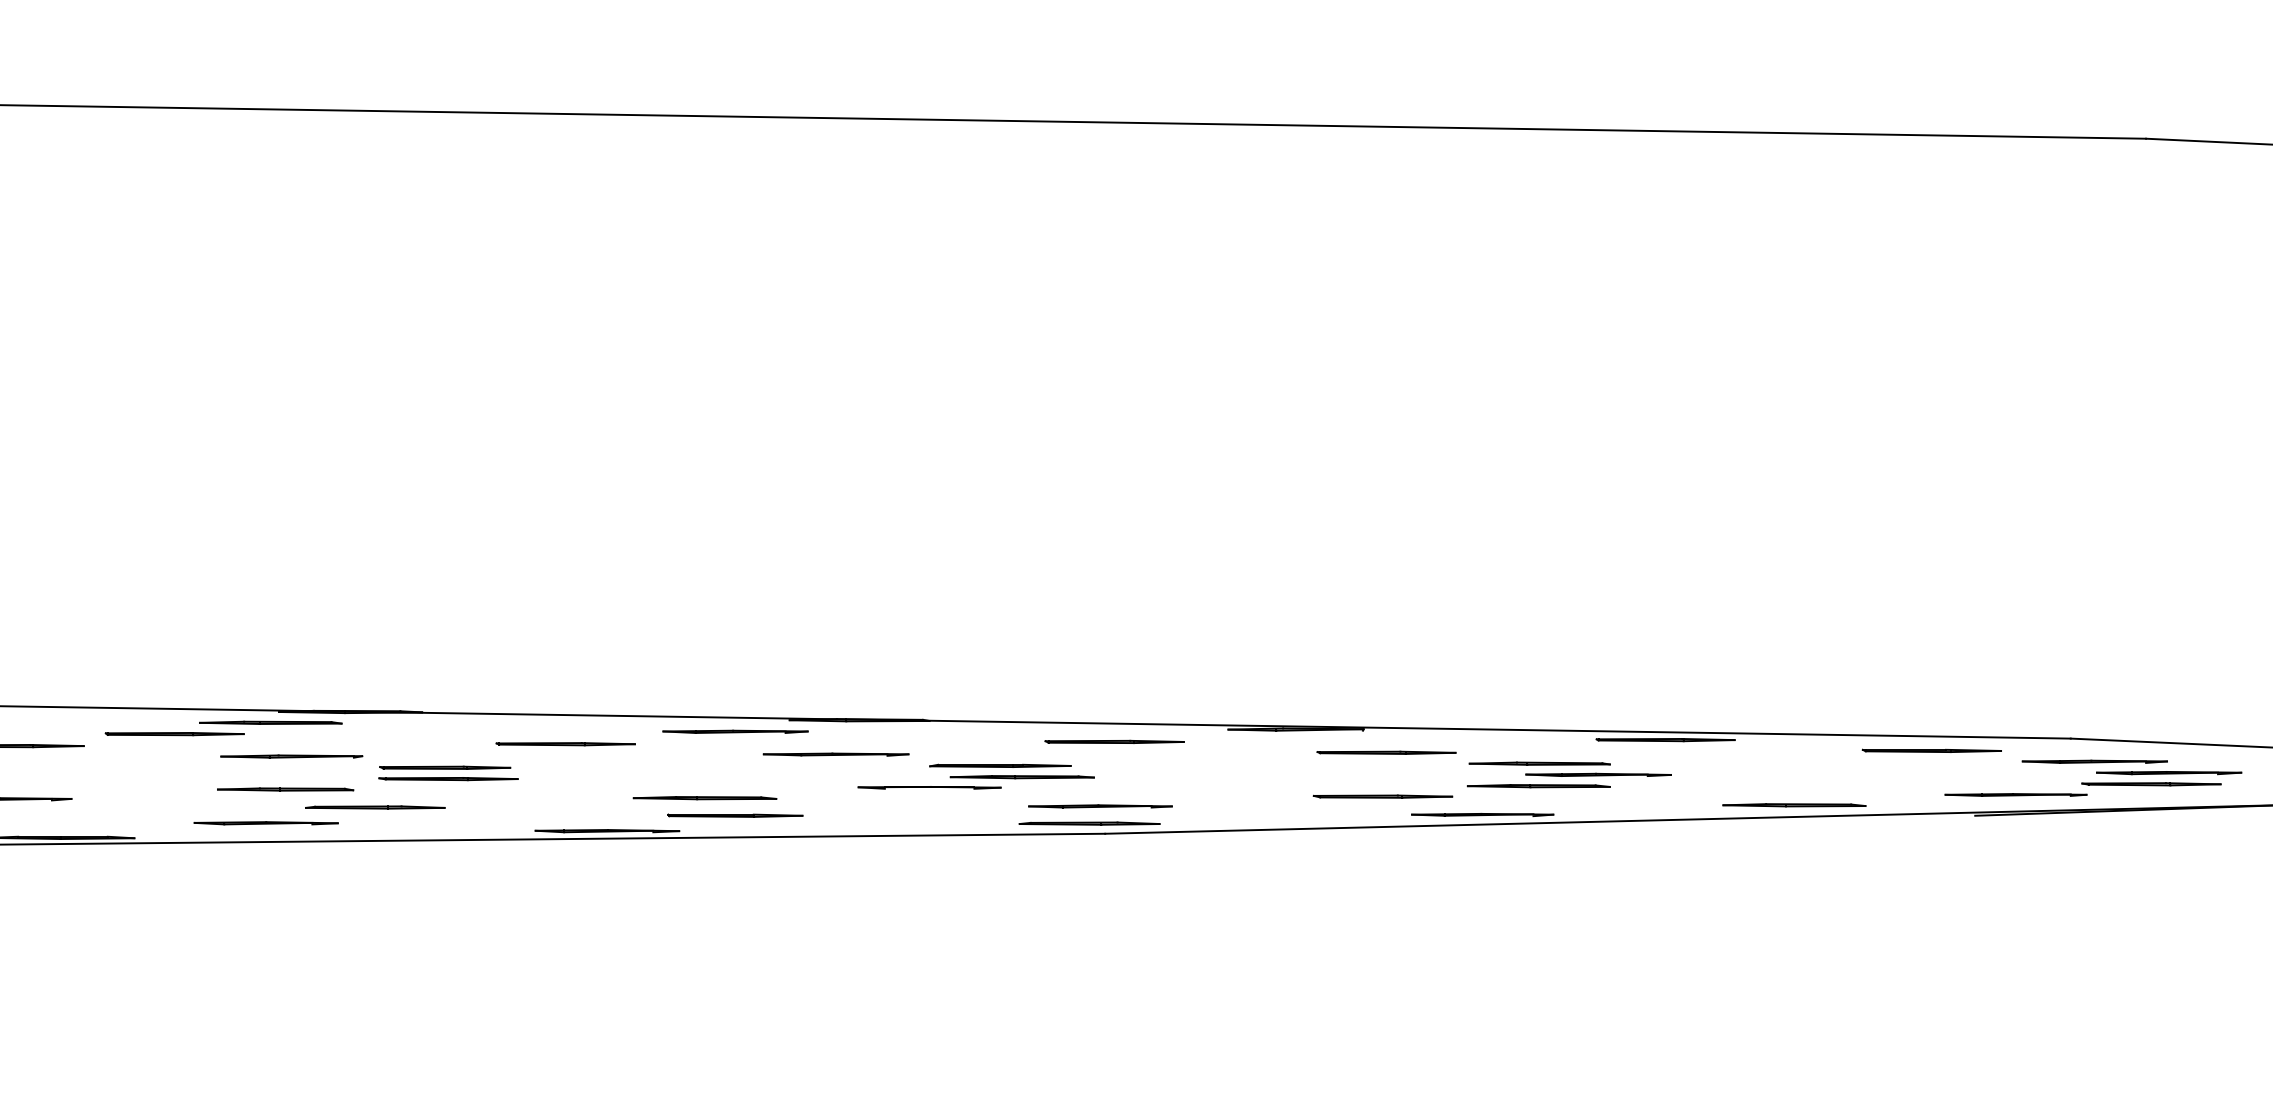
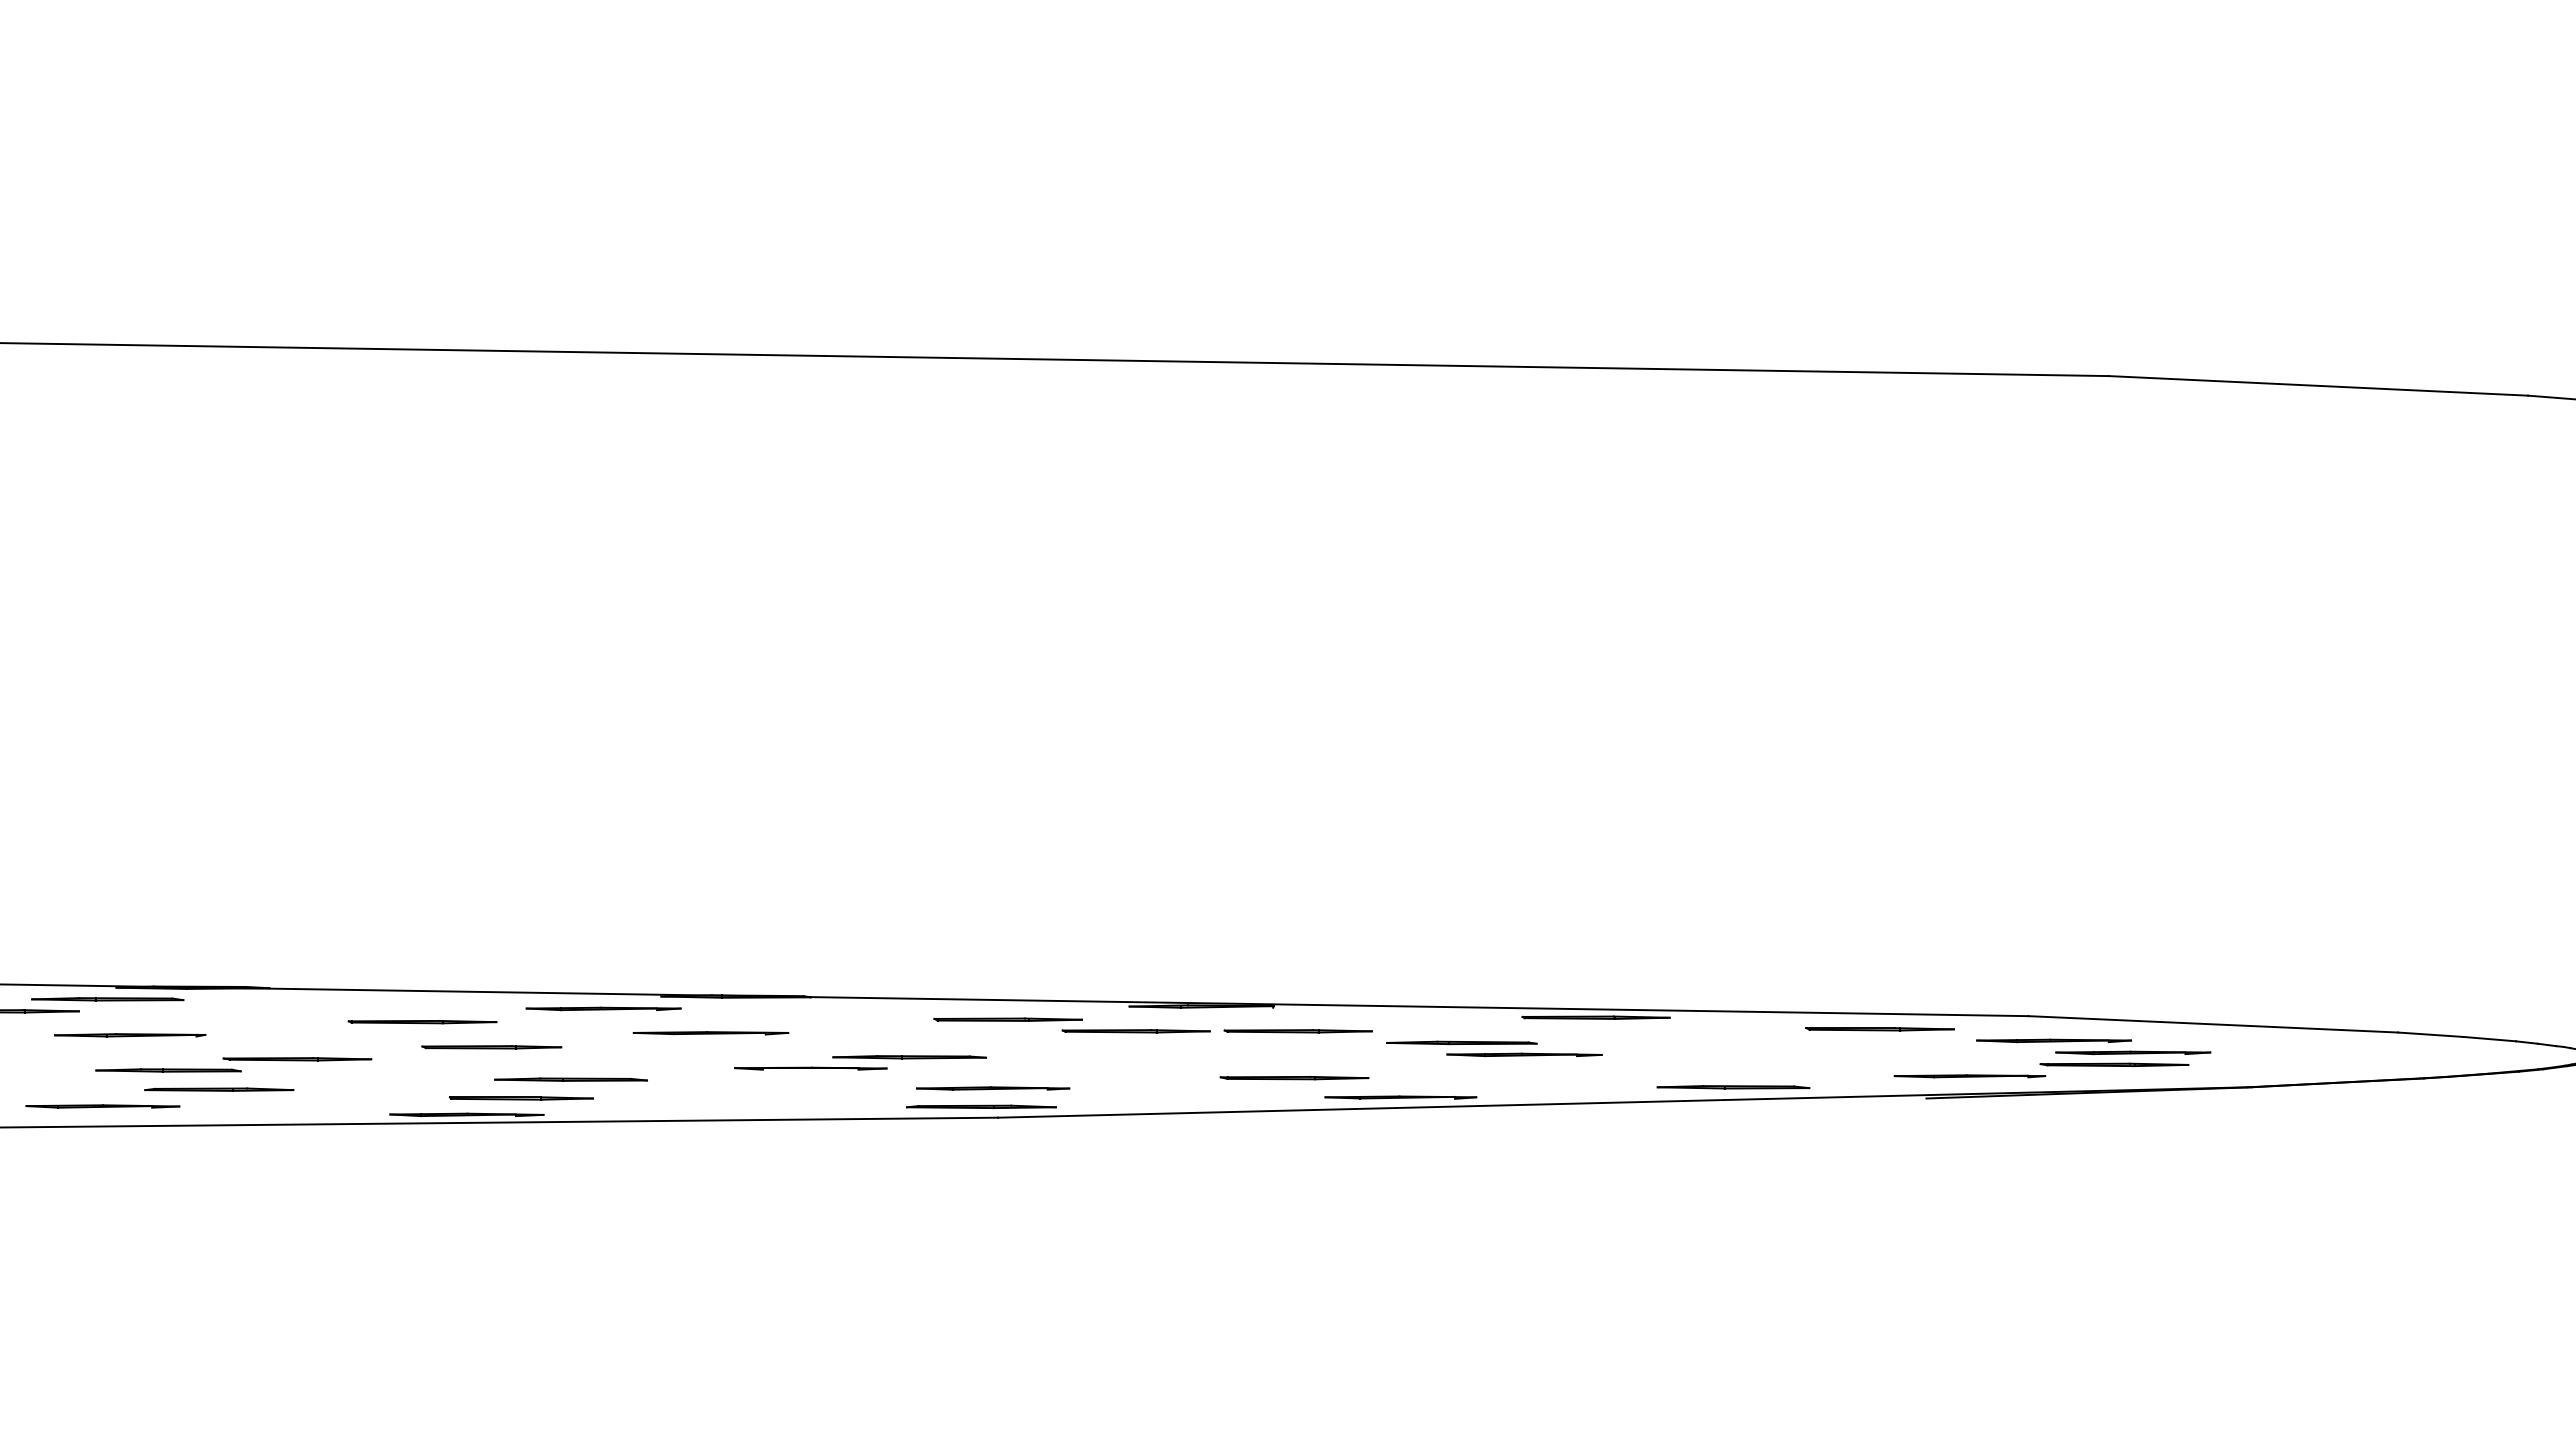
line: (1233, 752) -> (1135, 1031), added
line: (1000, 766) -> (886, 1045), removed
line: (444, 767) -> (491, 1047), moved
part: (1538, 785) -> (1460, 1066), removed
line: (285, 789) -> (168, 1070), moved
line: (734, 815) -> (520, 1098), moved

